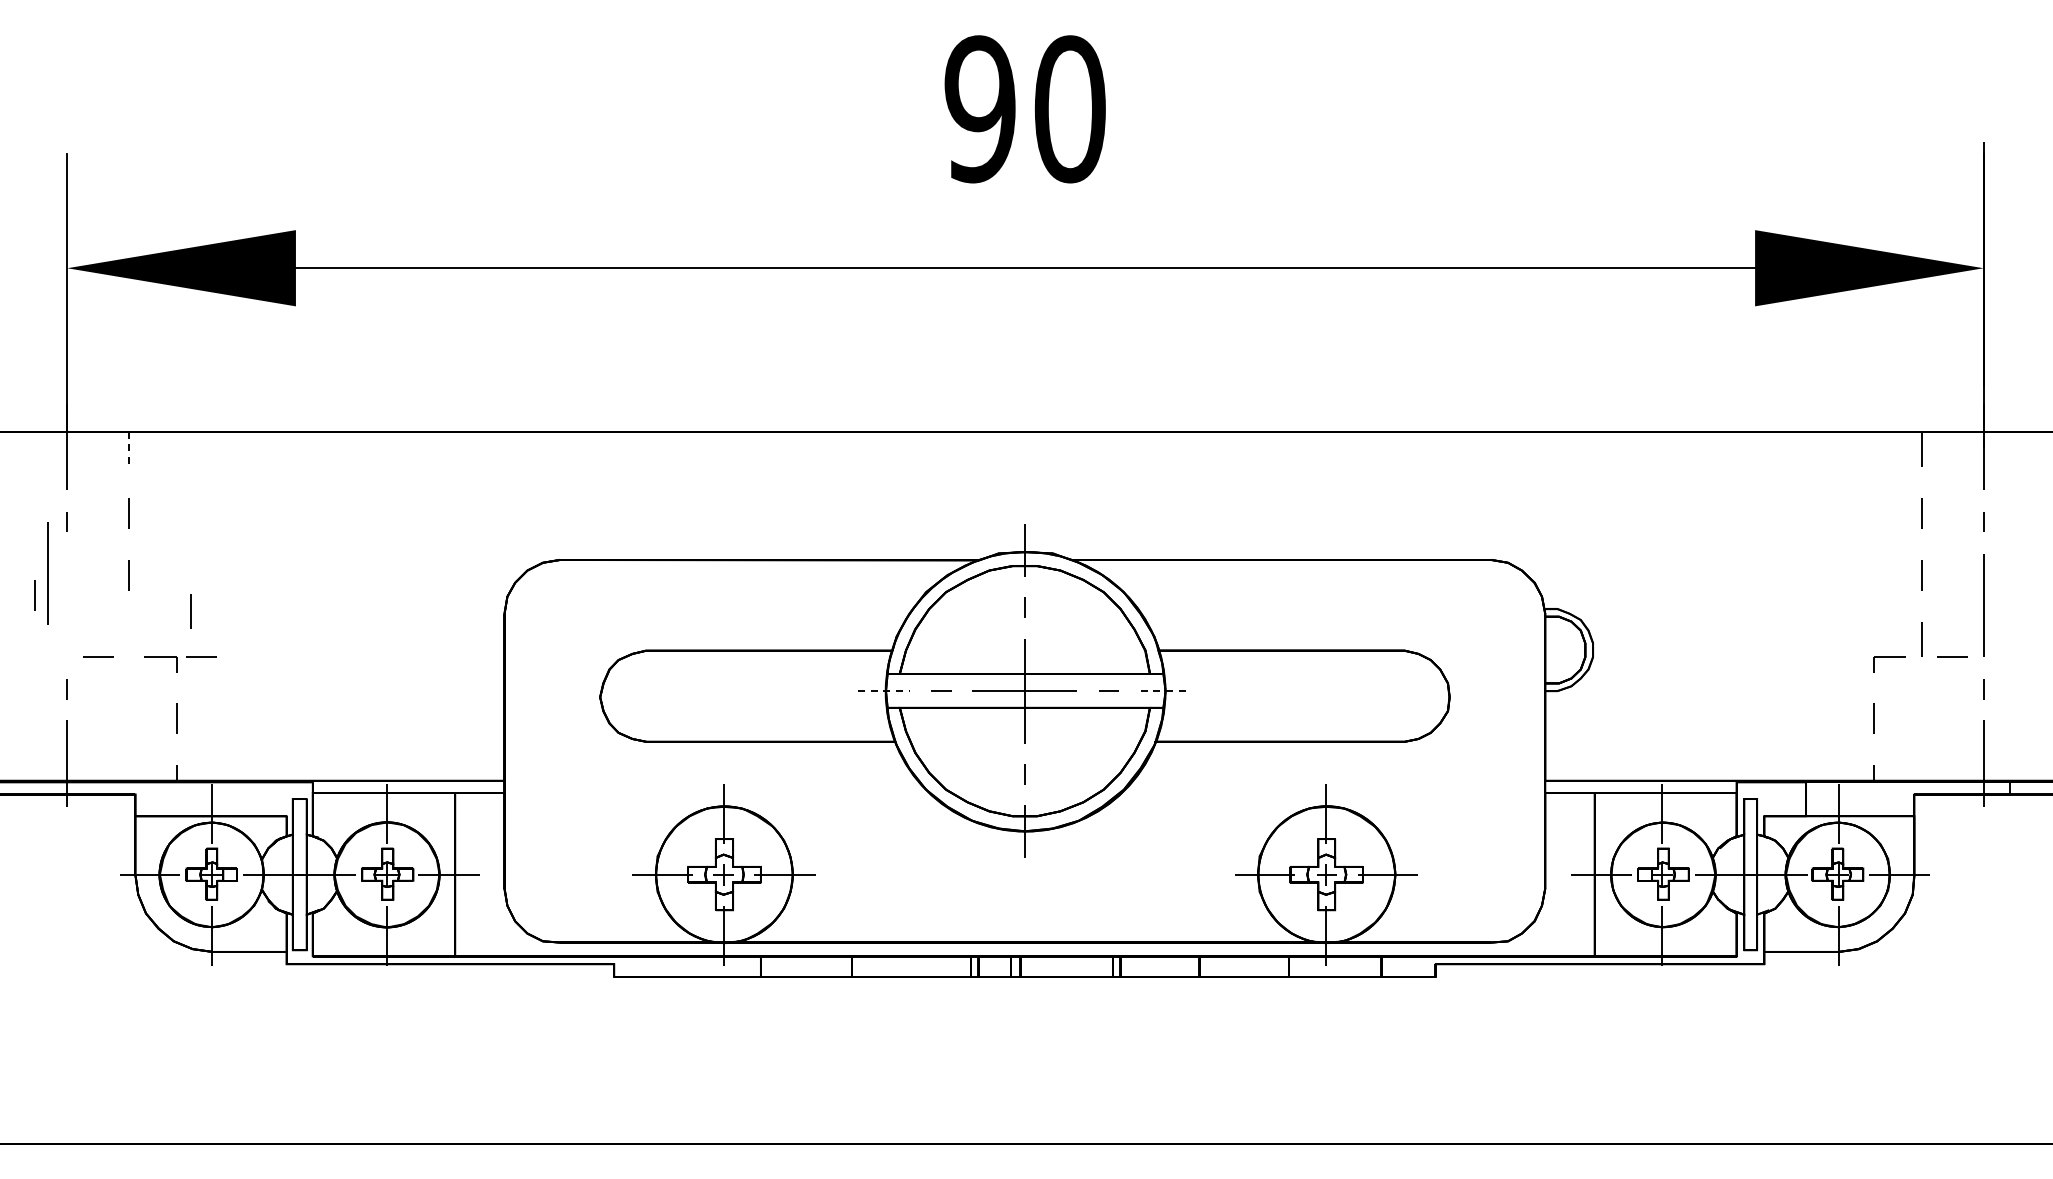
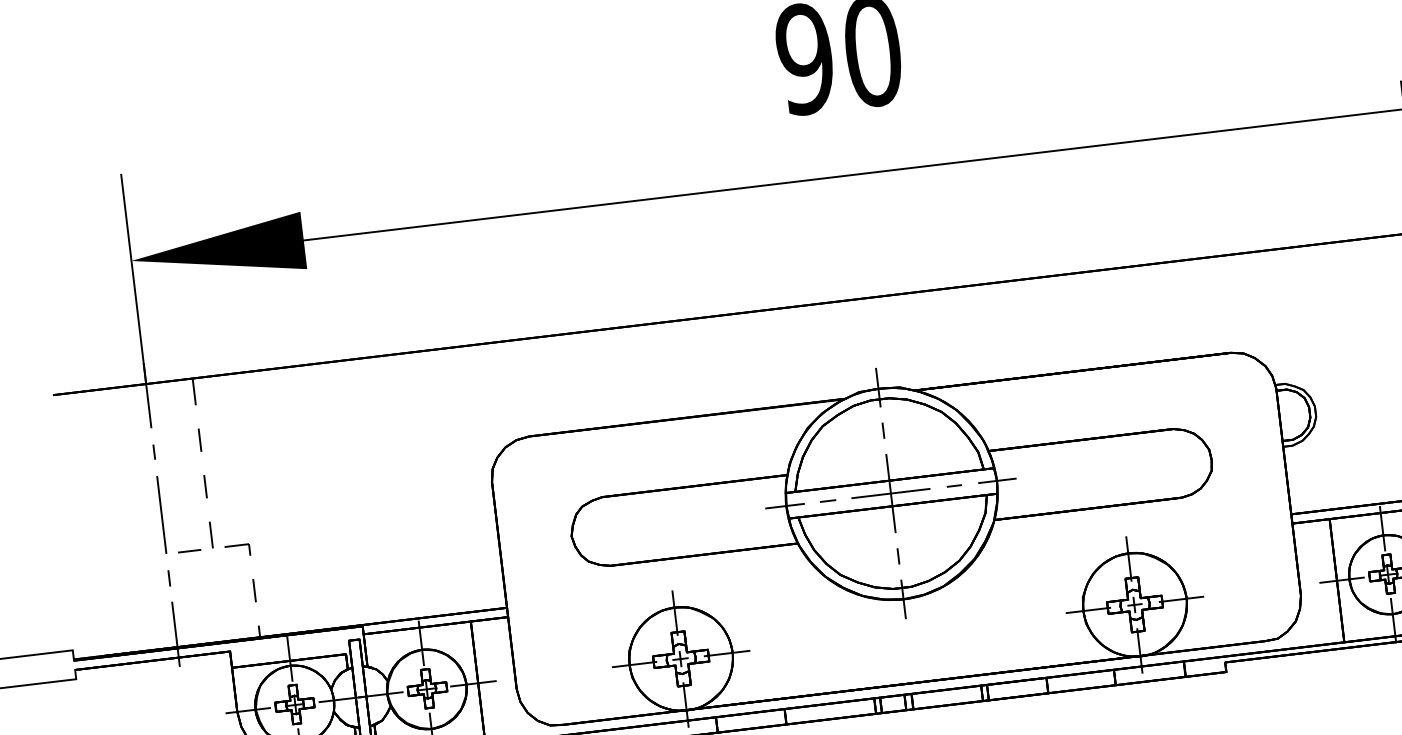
line: (129, 449) -> (194, 391), dashed -> solid
line: (47, 573) -> (161, 515), moved
line: (34, 595) -> (136, 510), removed
line: (190, 611) -> (210, 535), moved
line: (201, 656) -> (267, 541), removed
line: (884, 691) -> (785, 506), dashed -> solid
line: (1166, 691) -> (997, 481), dashed -> solid

